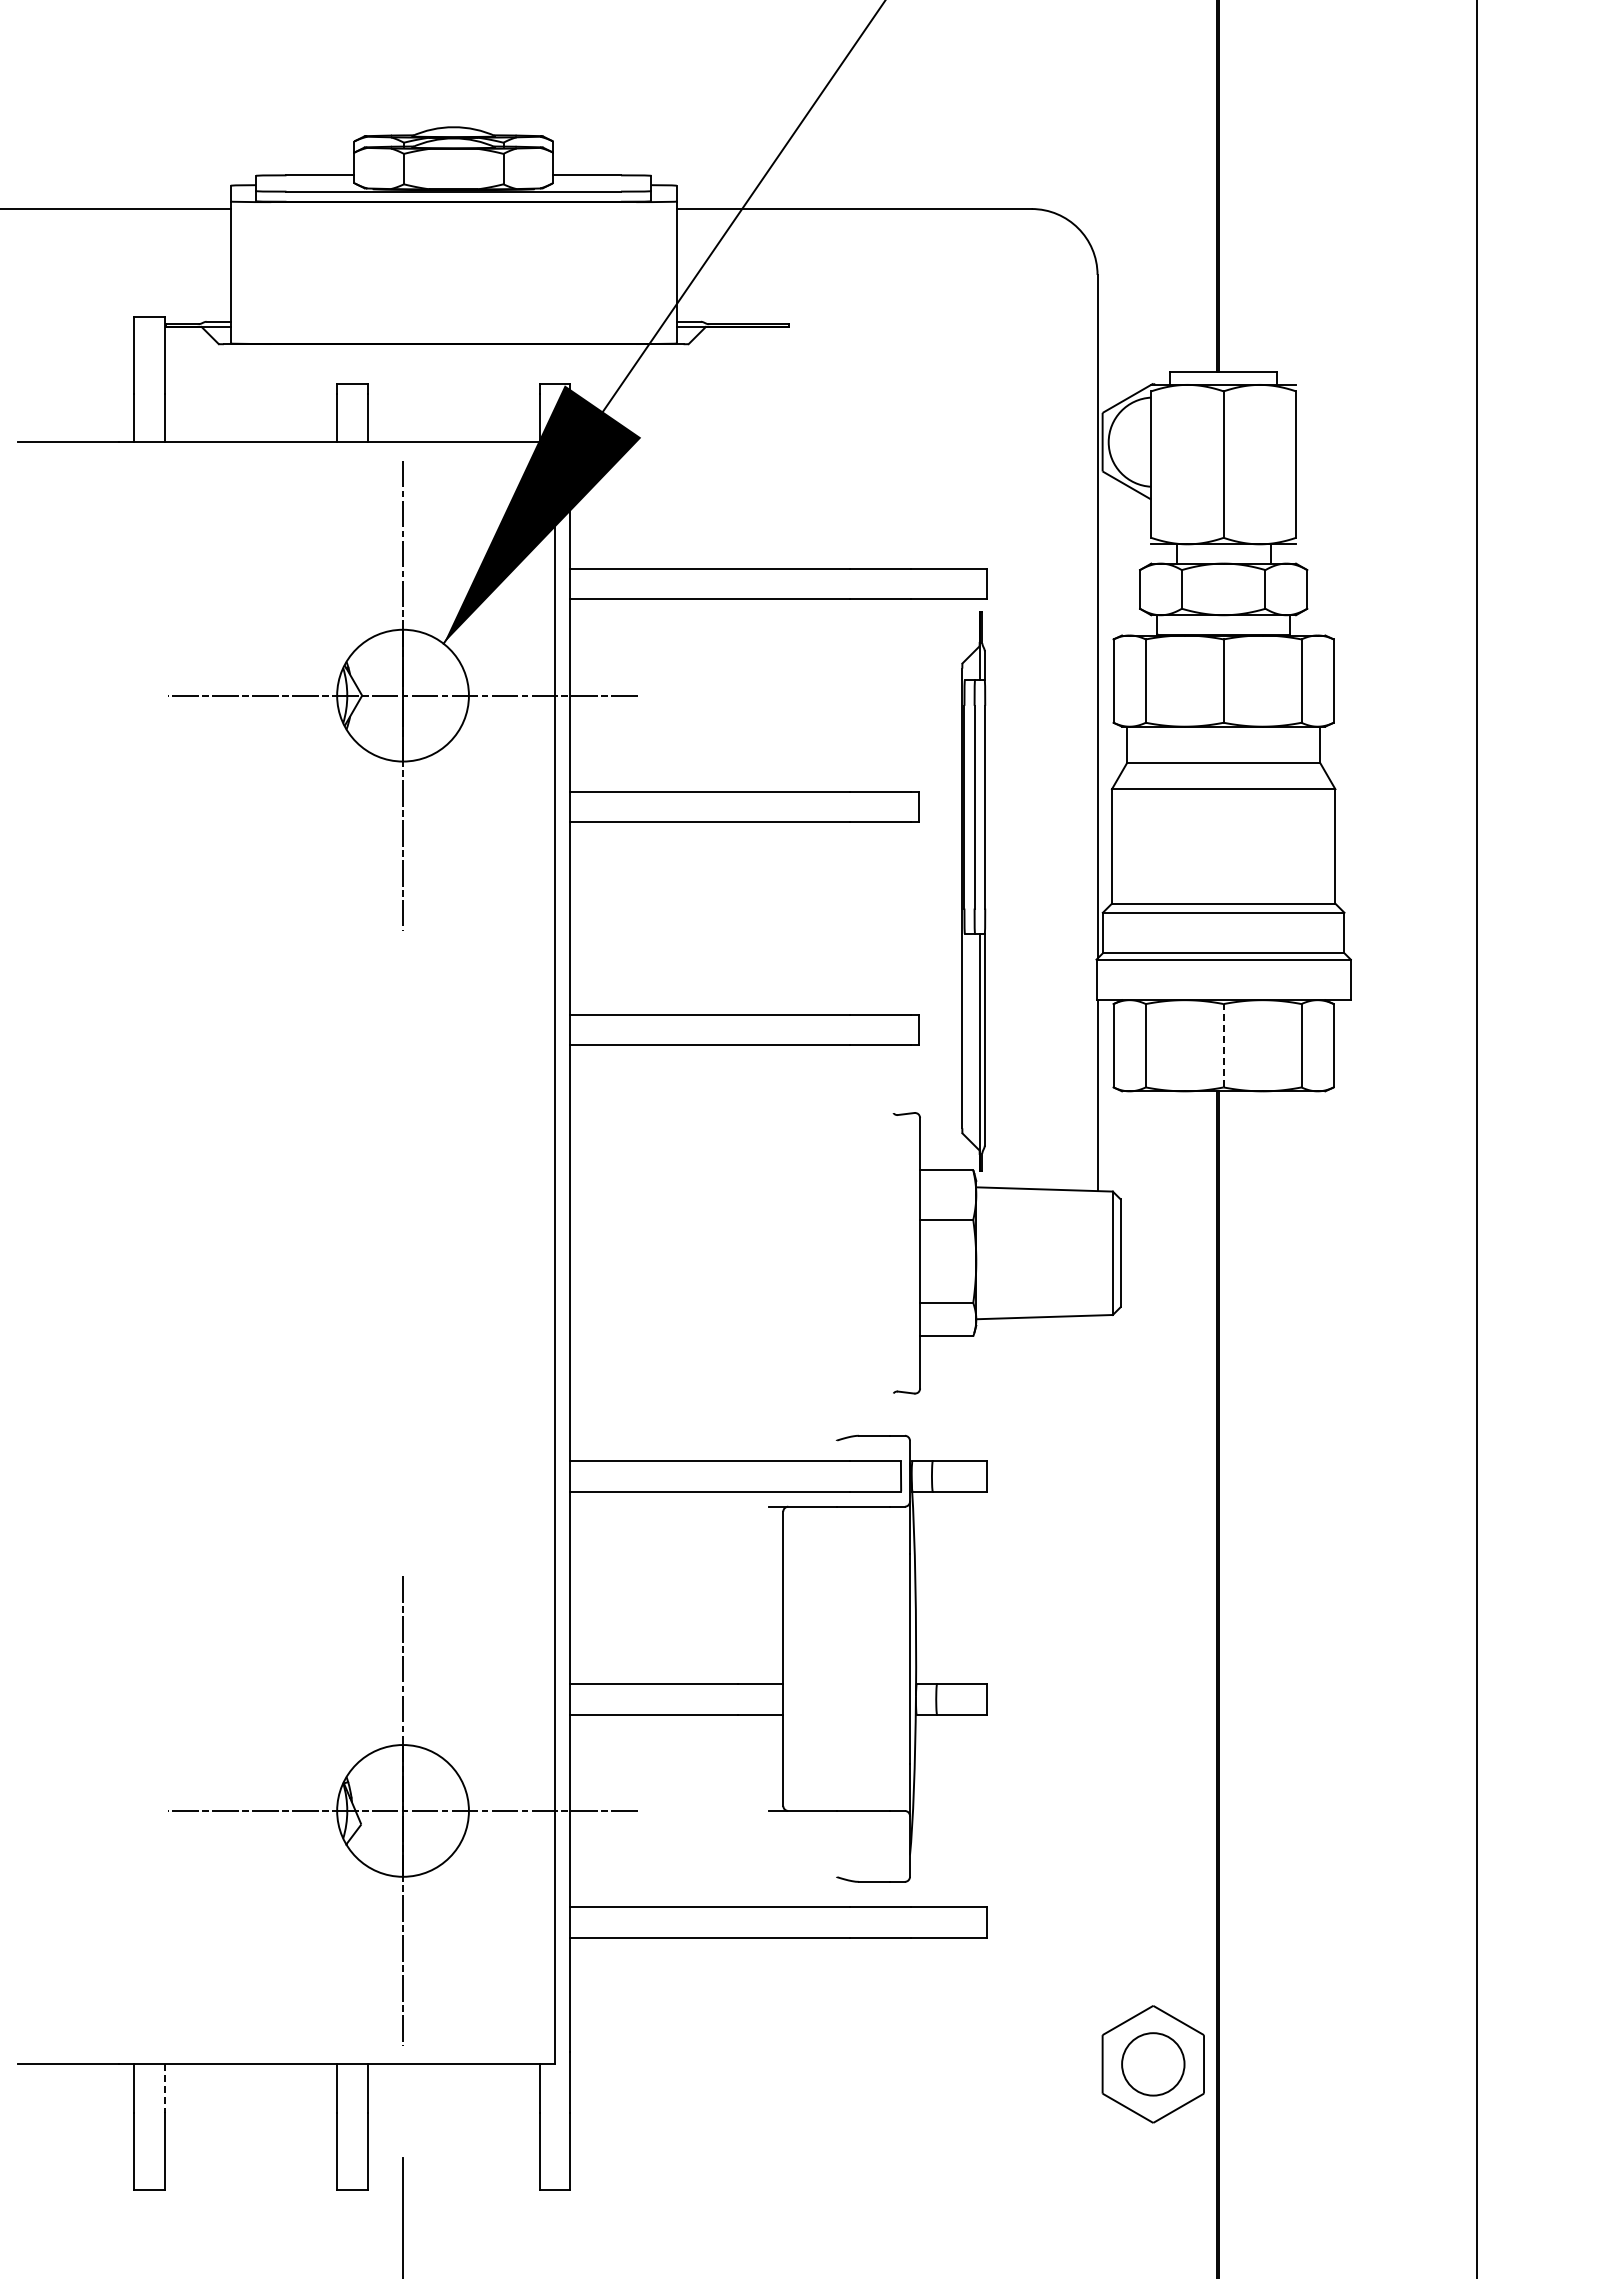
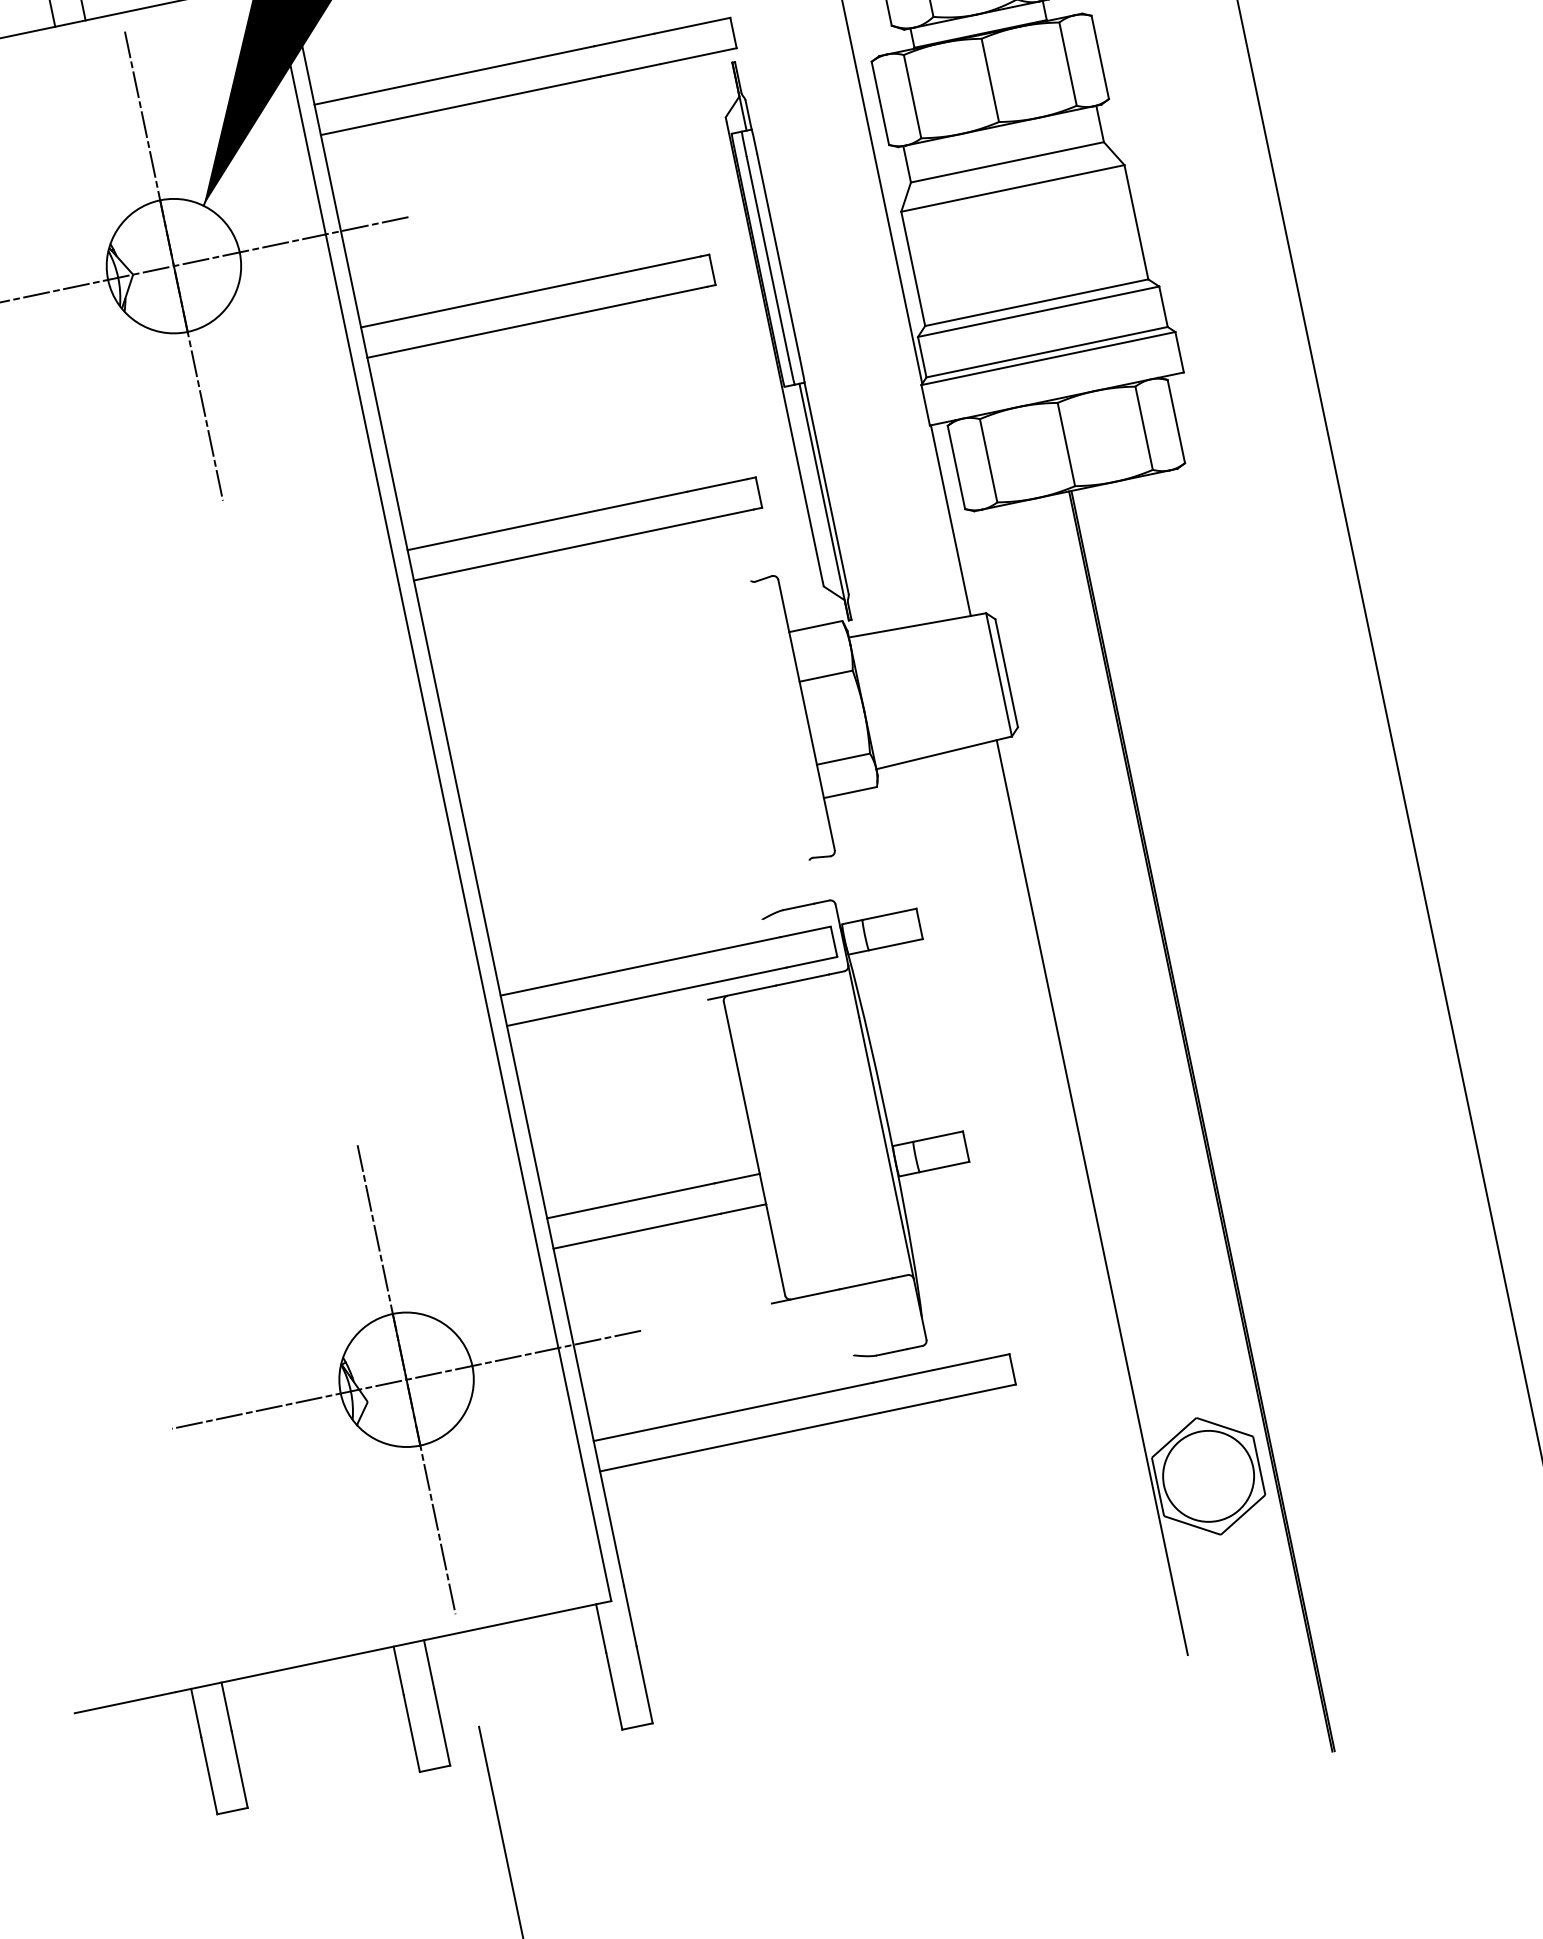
line: (1223, 1045) -> (1066, 444), dashed -> solid
line: (1097, 1773) -> (1092, 1197), added
circle: (1152, 2063) -> (1207, 1475), size x1.43
line: (164, 2089) -> (226, 1707), dashed -> solid

